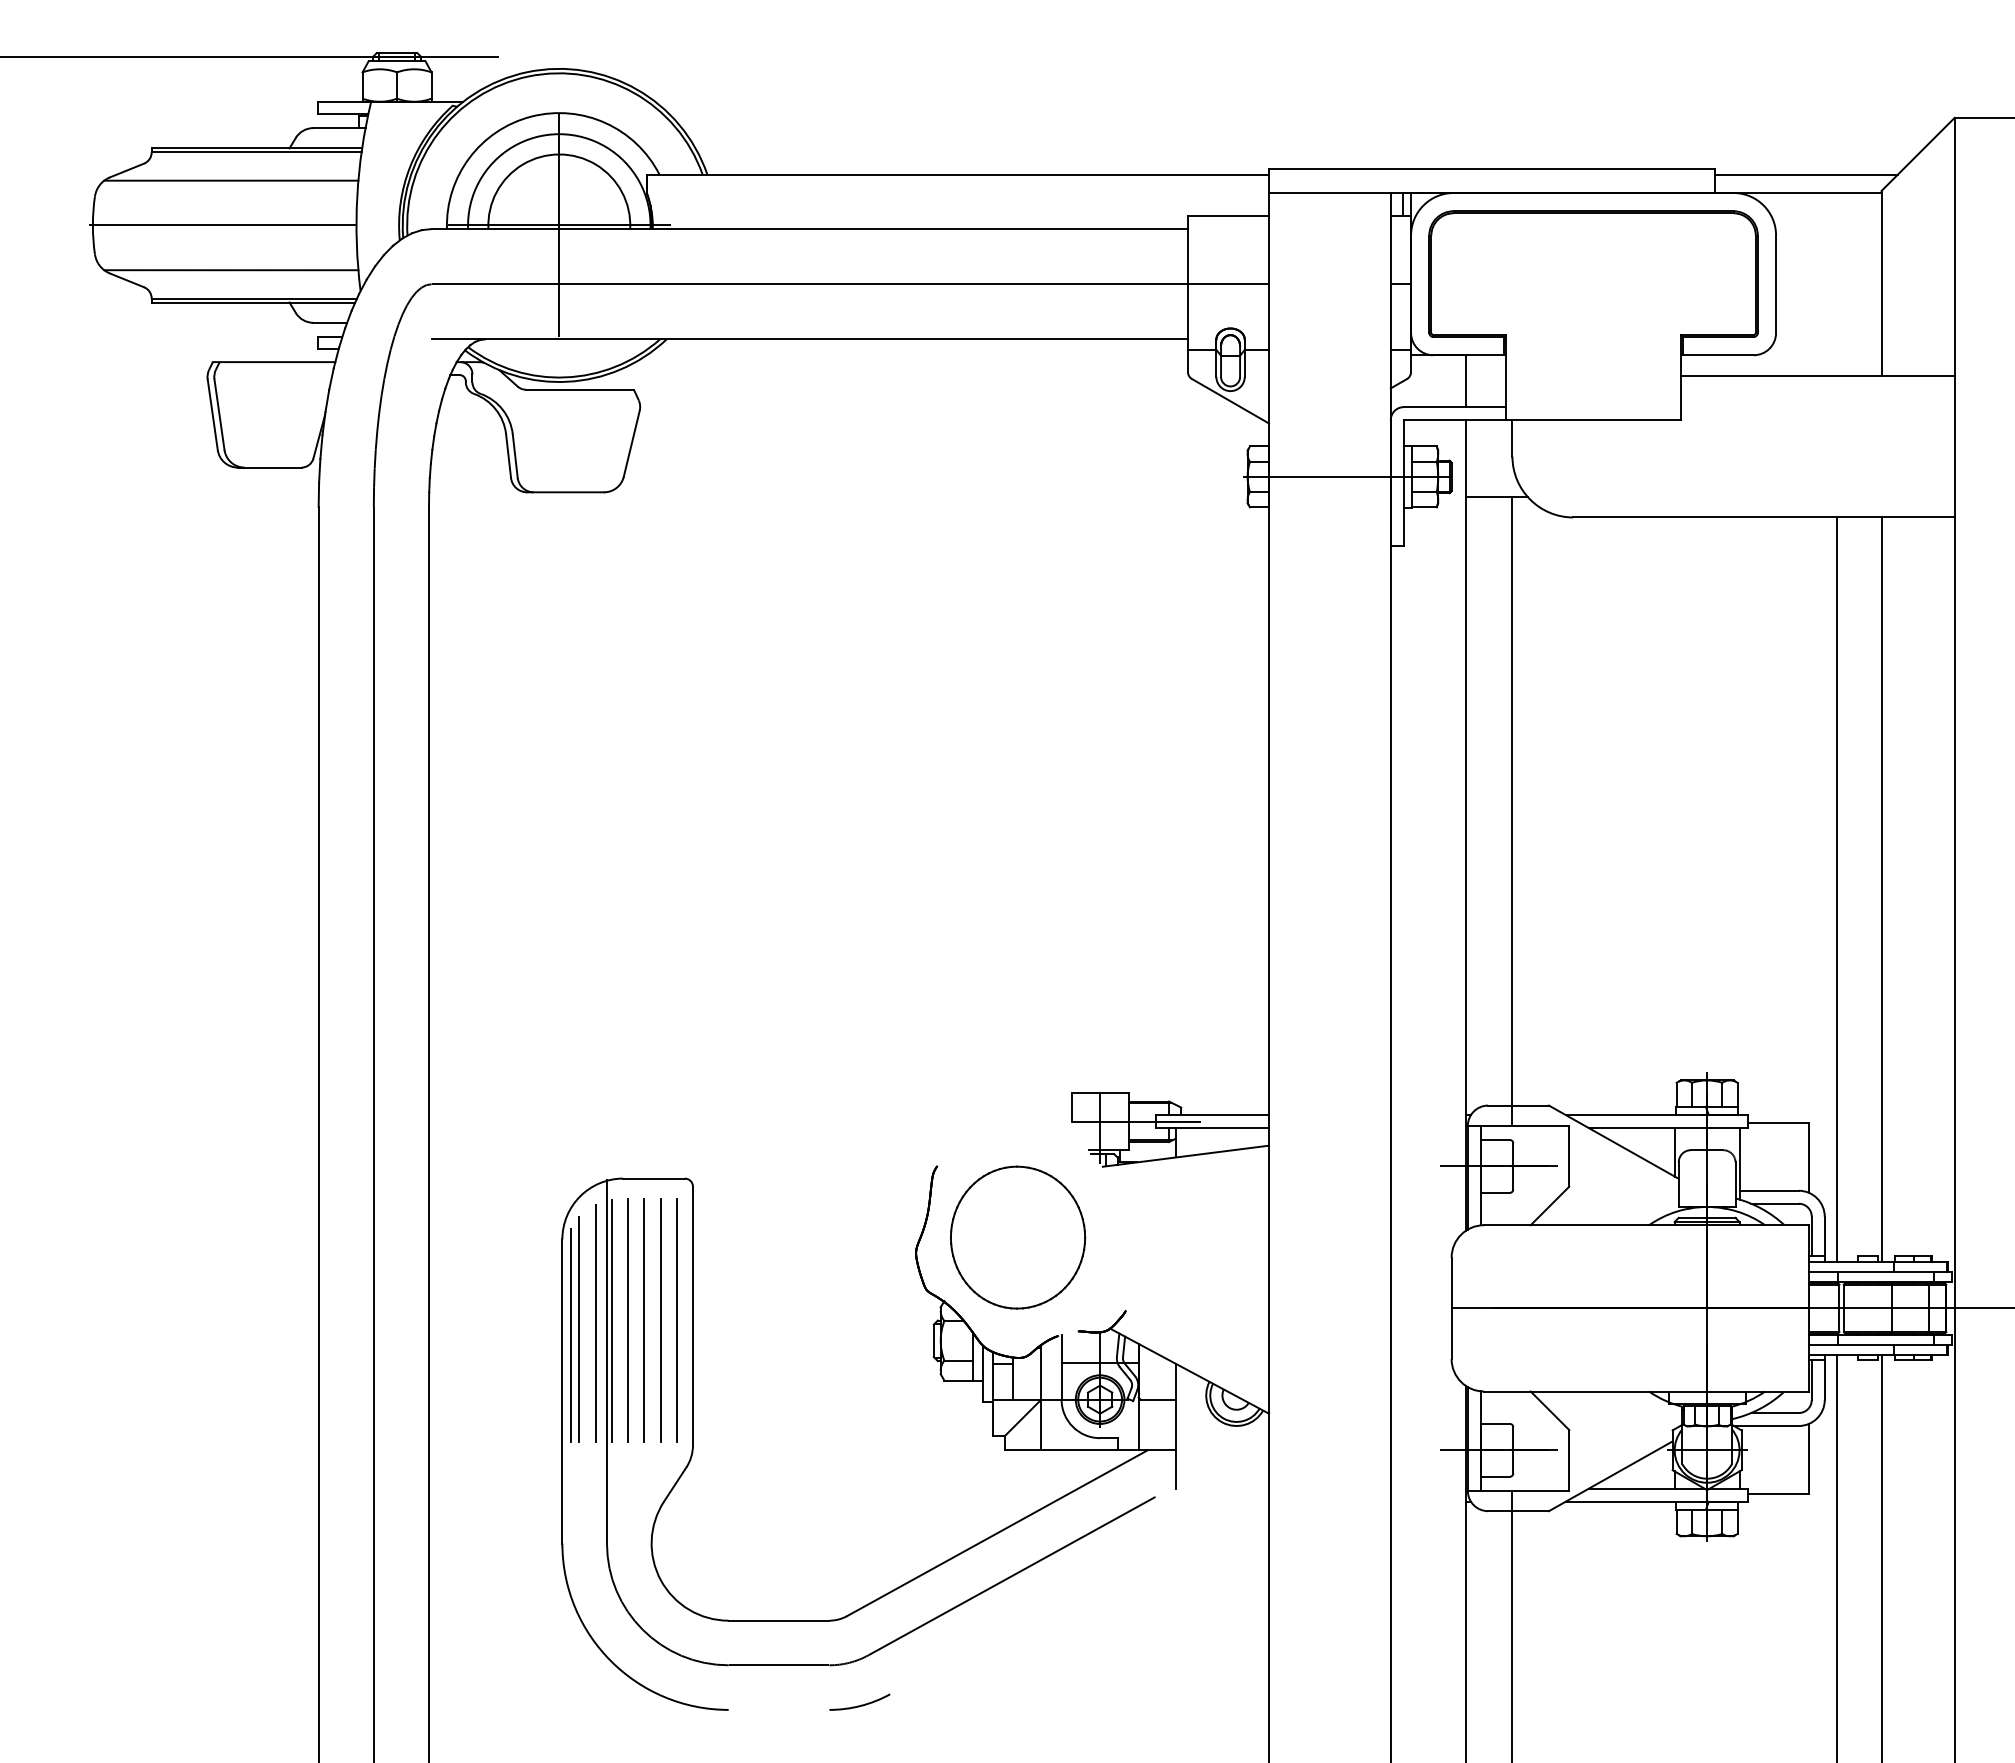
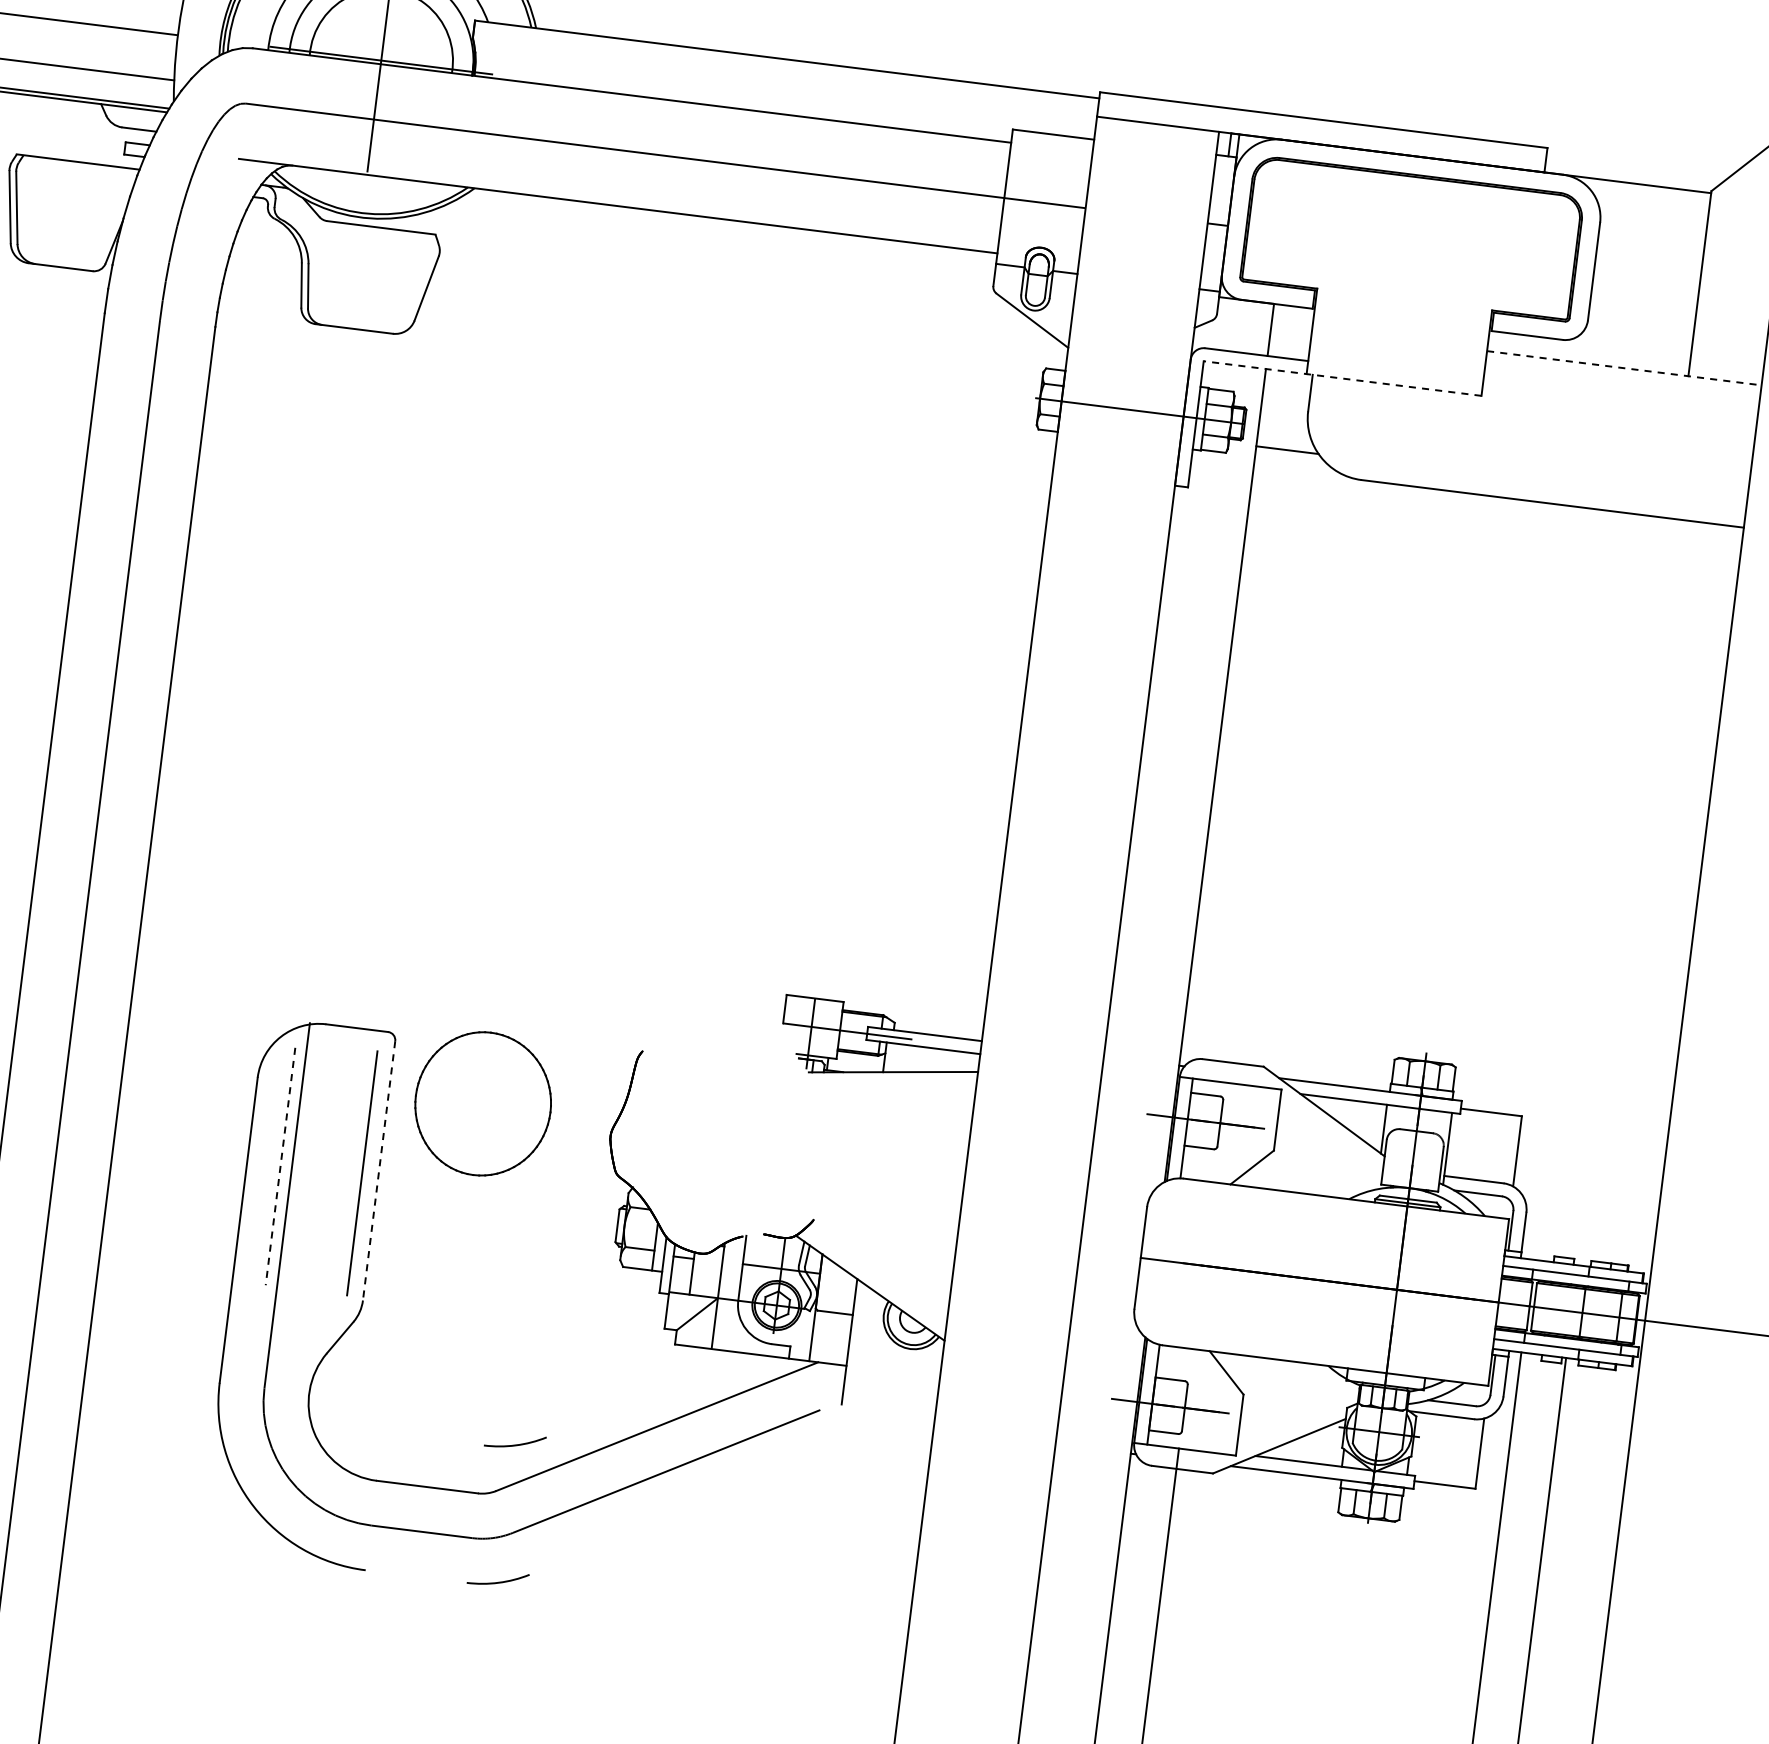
line: (1806, 174) -> (1638, 165), removed
line: (1817, 375) -> (1624, 368), solid -> dashed
line: (1542, 420) -> (1342, 378), solid -> dashed
line: (1512, 811) -> (1263, 767), removed
line: (1836, 889) -> (1579, 885), removed
line: (1881, 889) -> (1624, 891), removed
part: (1018, 1237) -> (483, 1103), moved
line: (692, 1316) -> (378, 1171), solid -> dashed
line: (611, 1320) -> (296, 1165), removed
line: (628, 1320) -> (313, 1167), removed
line: (644, 1320) -> (329, 1169), removed
line: (660, 1320) -> (345, 1171), removed
line: (595, 1324) -> (280, 1167), solid -> dashed
line: (579, 1329) -> (263, 1170), removed
line: (570, 1335) -> (253, 1175), removed
arc: (861, 1567) -> (516, 1444), added

